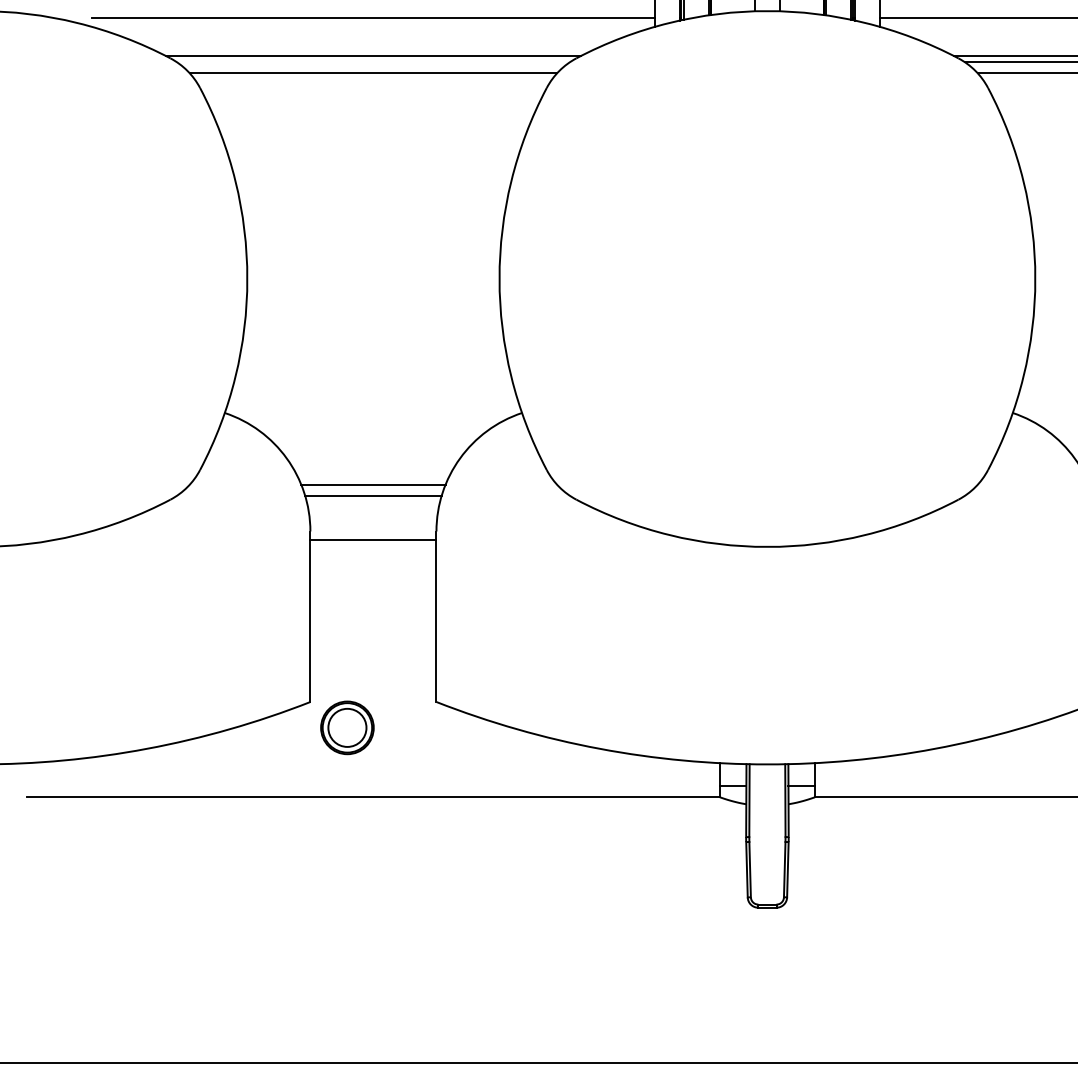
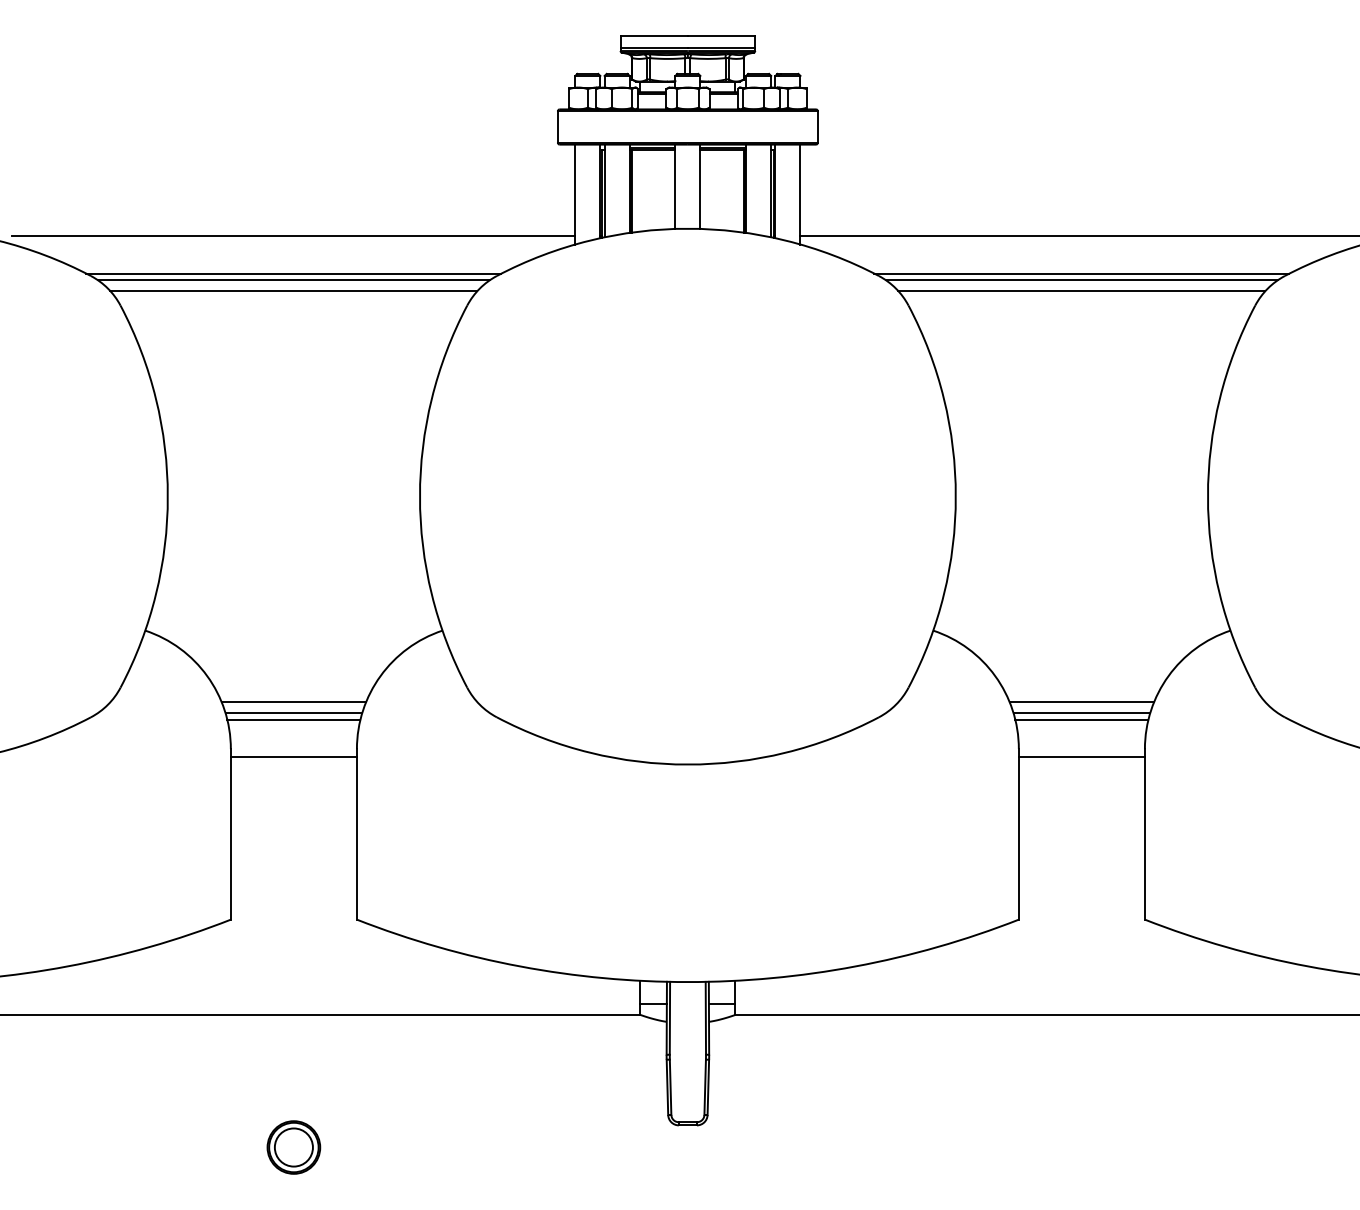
line: (373, 61) -> (293, 279), added
line: (373, 501) -> (293, 719), added
part: (347, 727) -> (293, 1147), moved

